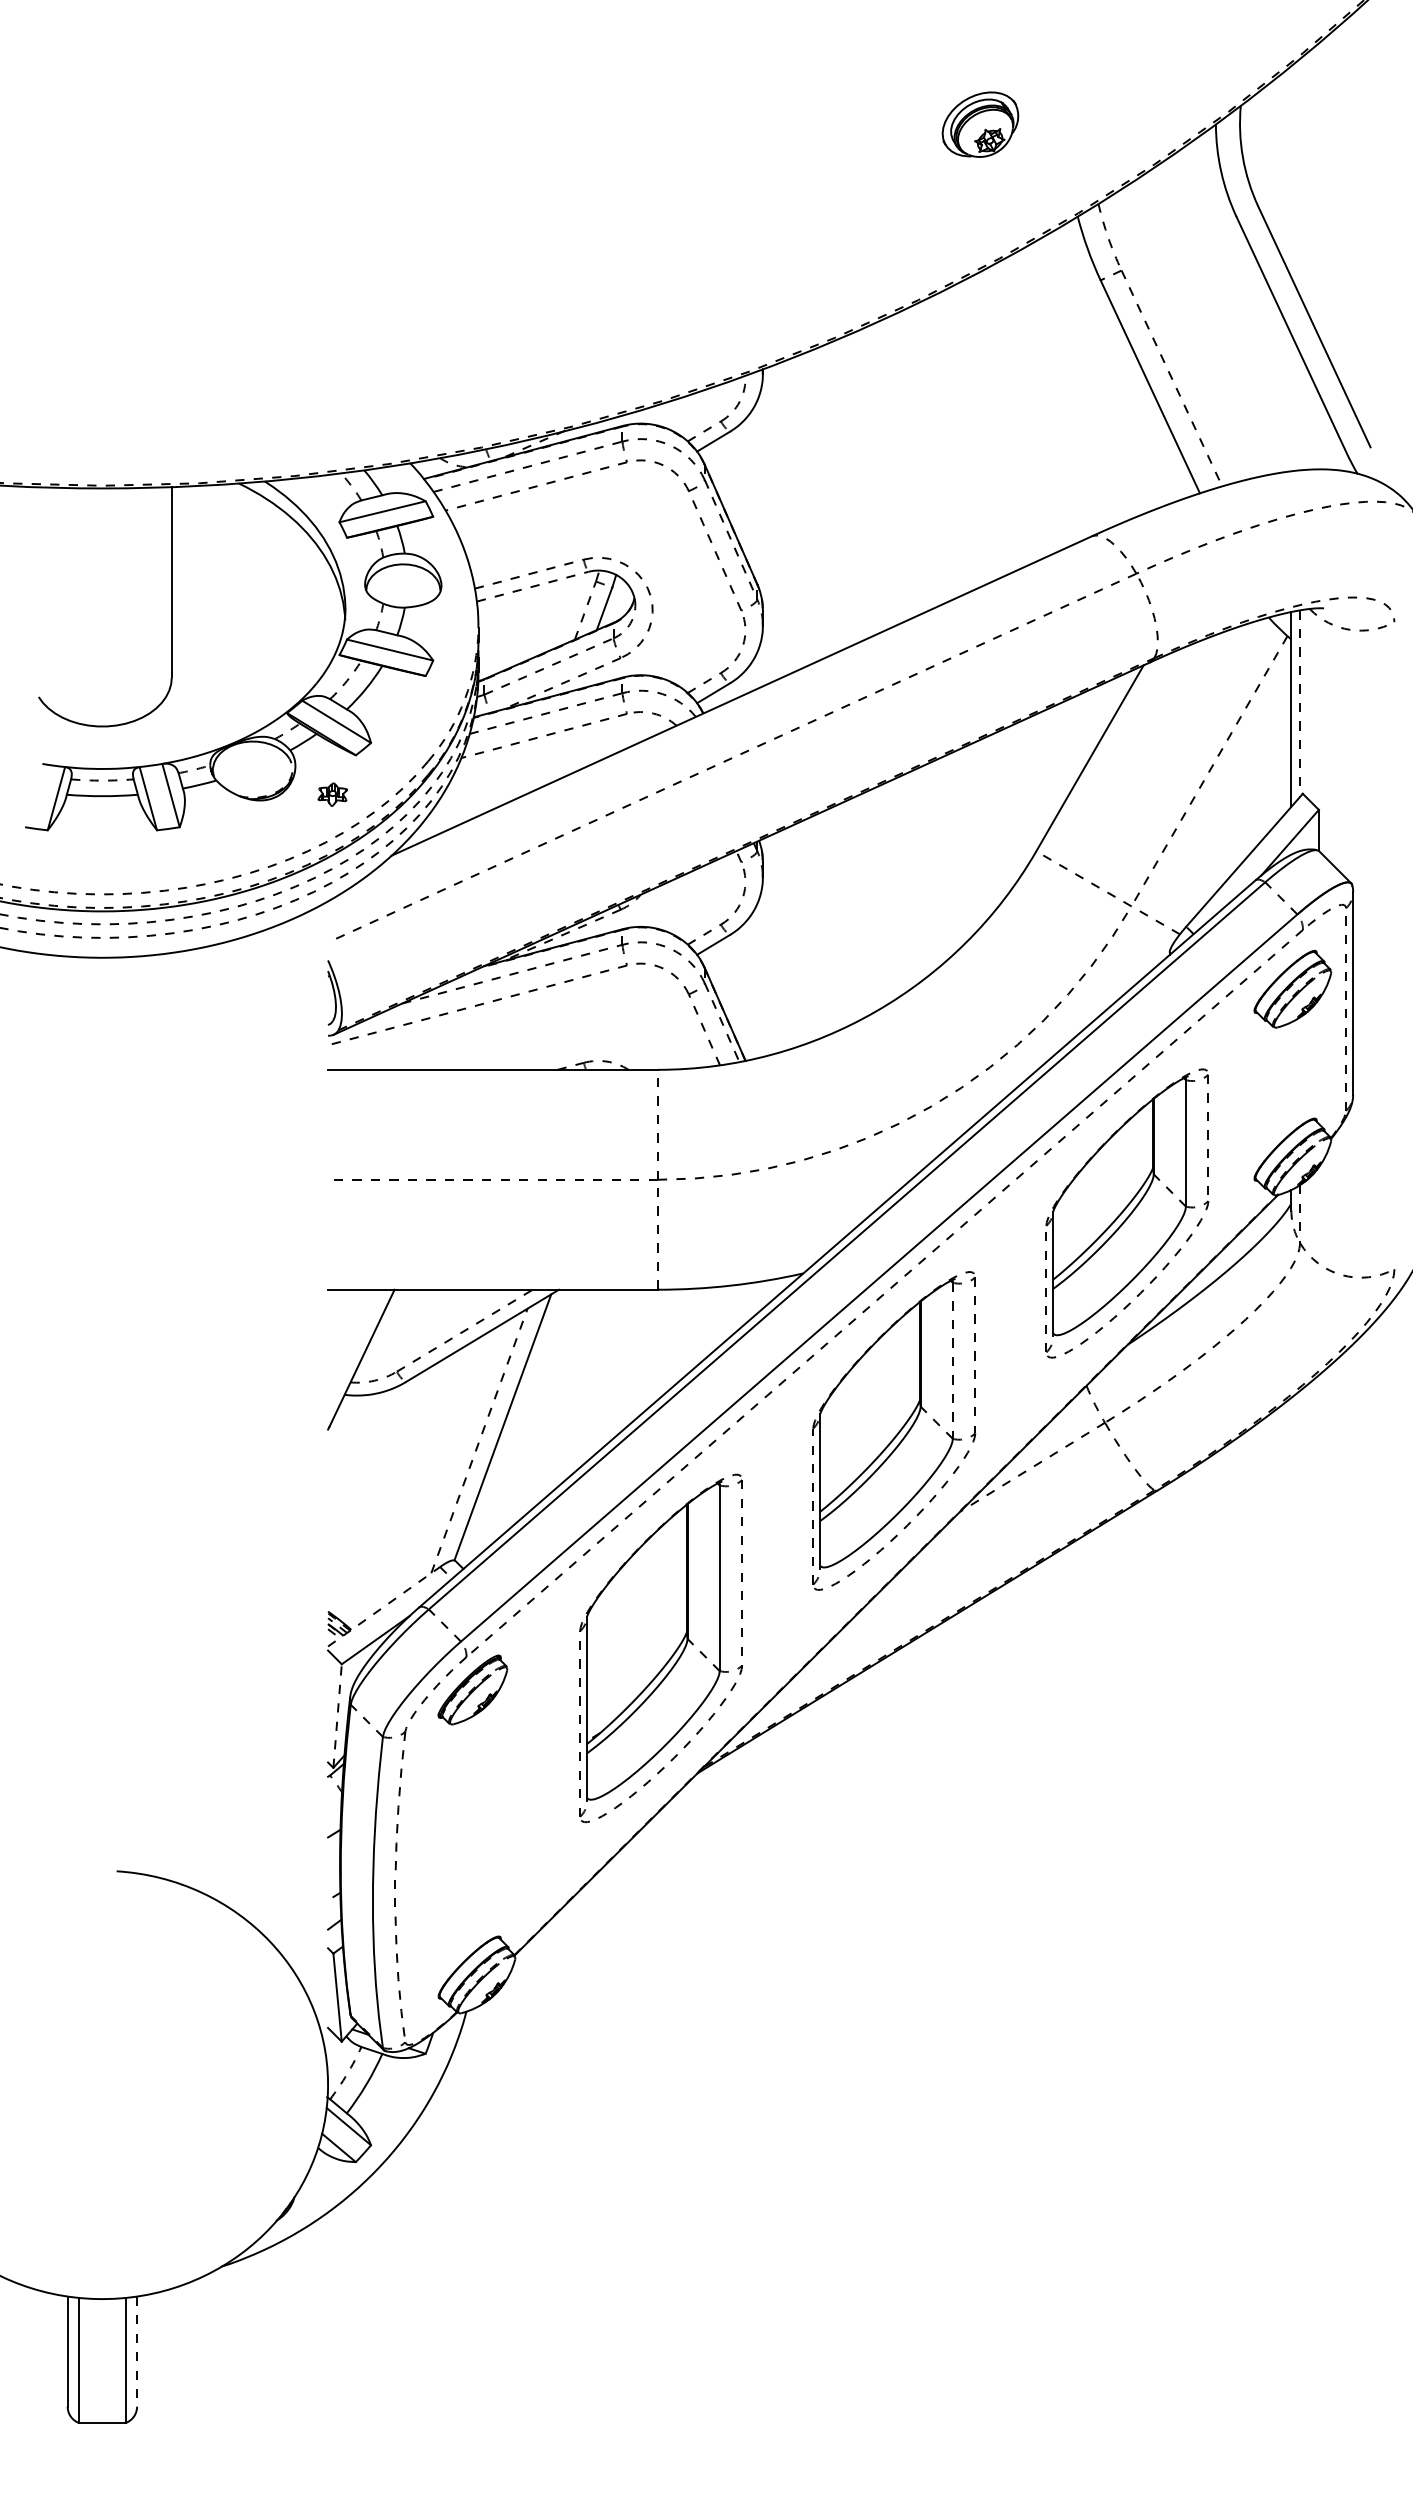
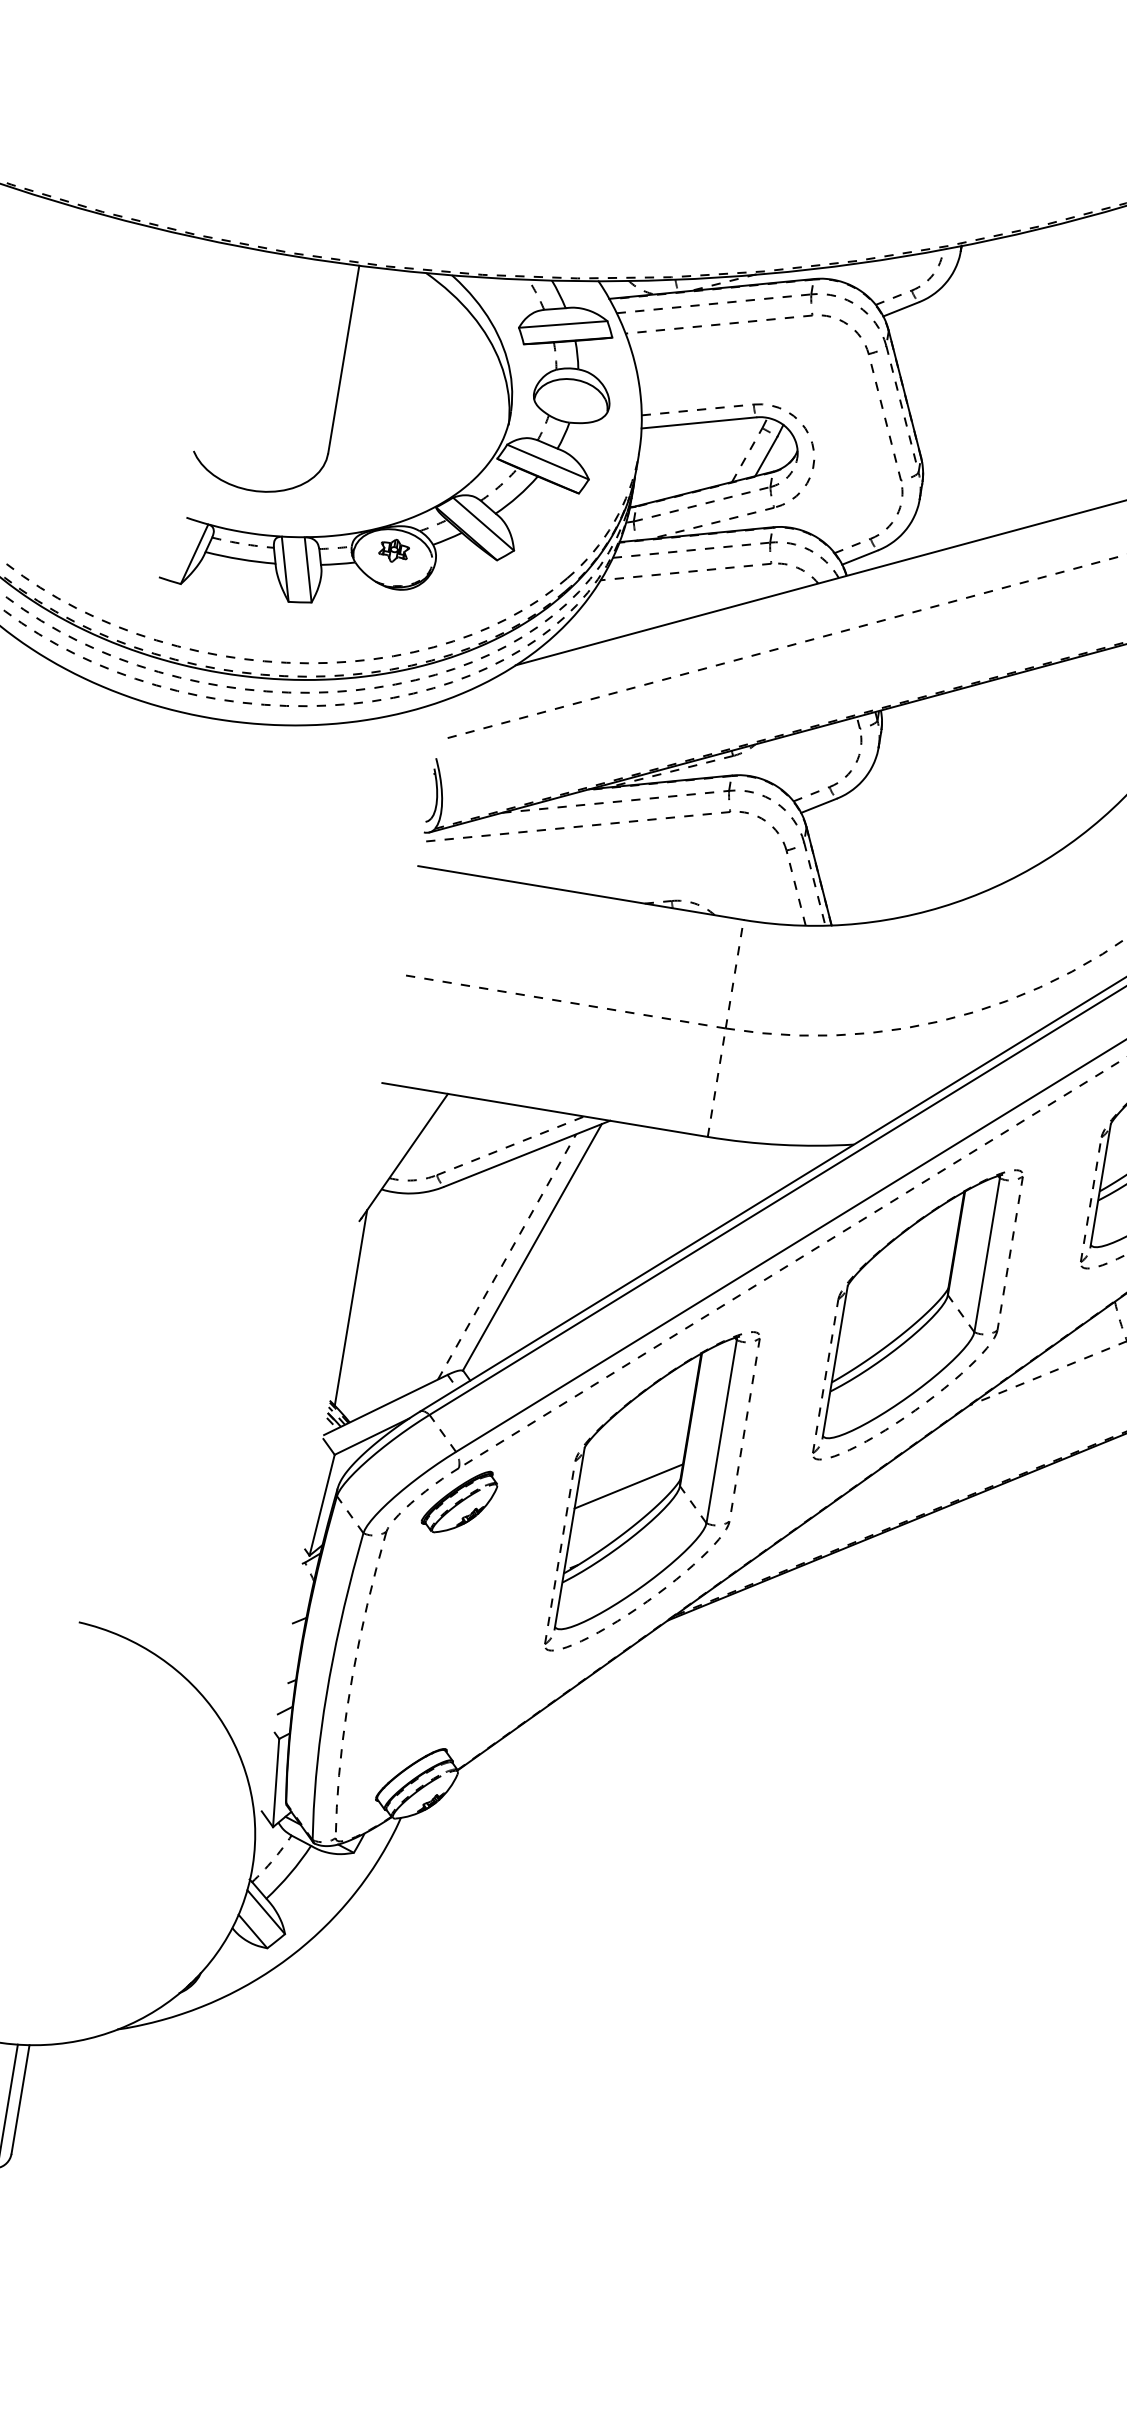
line: (532, 586) -> (698, 422), dashed -> solid
part: (332, 794) -> (393, 550), moved
line: (952, 1361) -> (986, 1255), dashed -> solid
line: (333, 1516) -> (350, 1307), added
line: (384, 1606) -> (386, 1404), dashed -> solid
line: (636, 1647) -> (628, 1486), added
line: (337, 1716) -> (321, 1505), dashed -> solid
line: (137, 2352) -> (20, 2100), dashed -> solid

